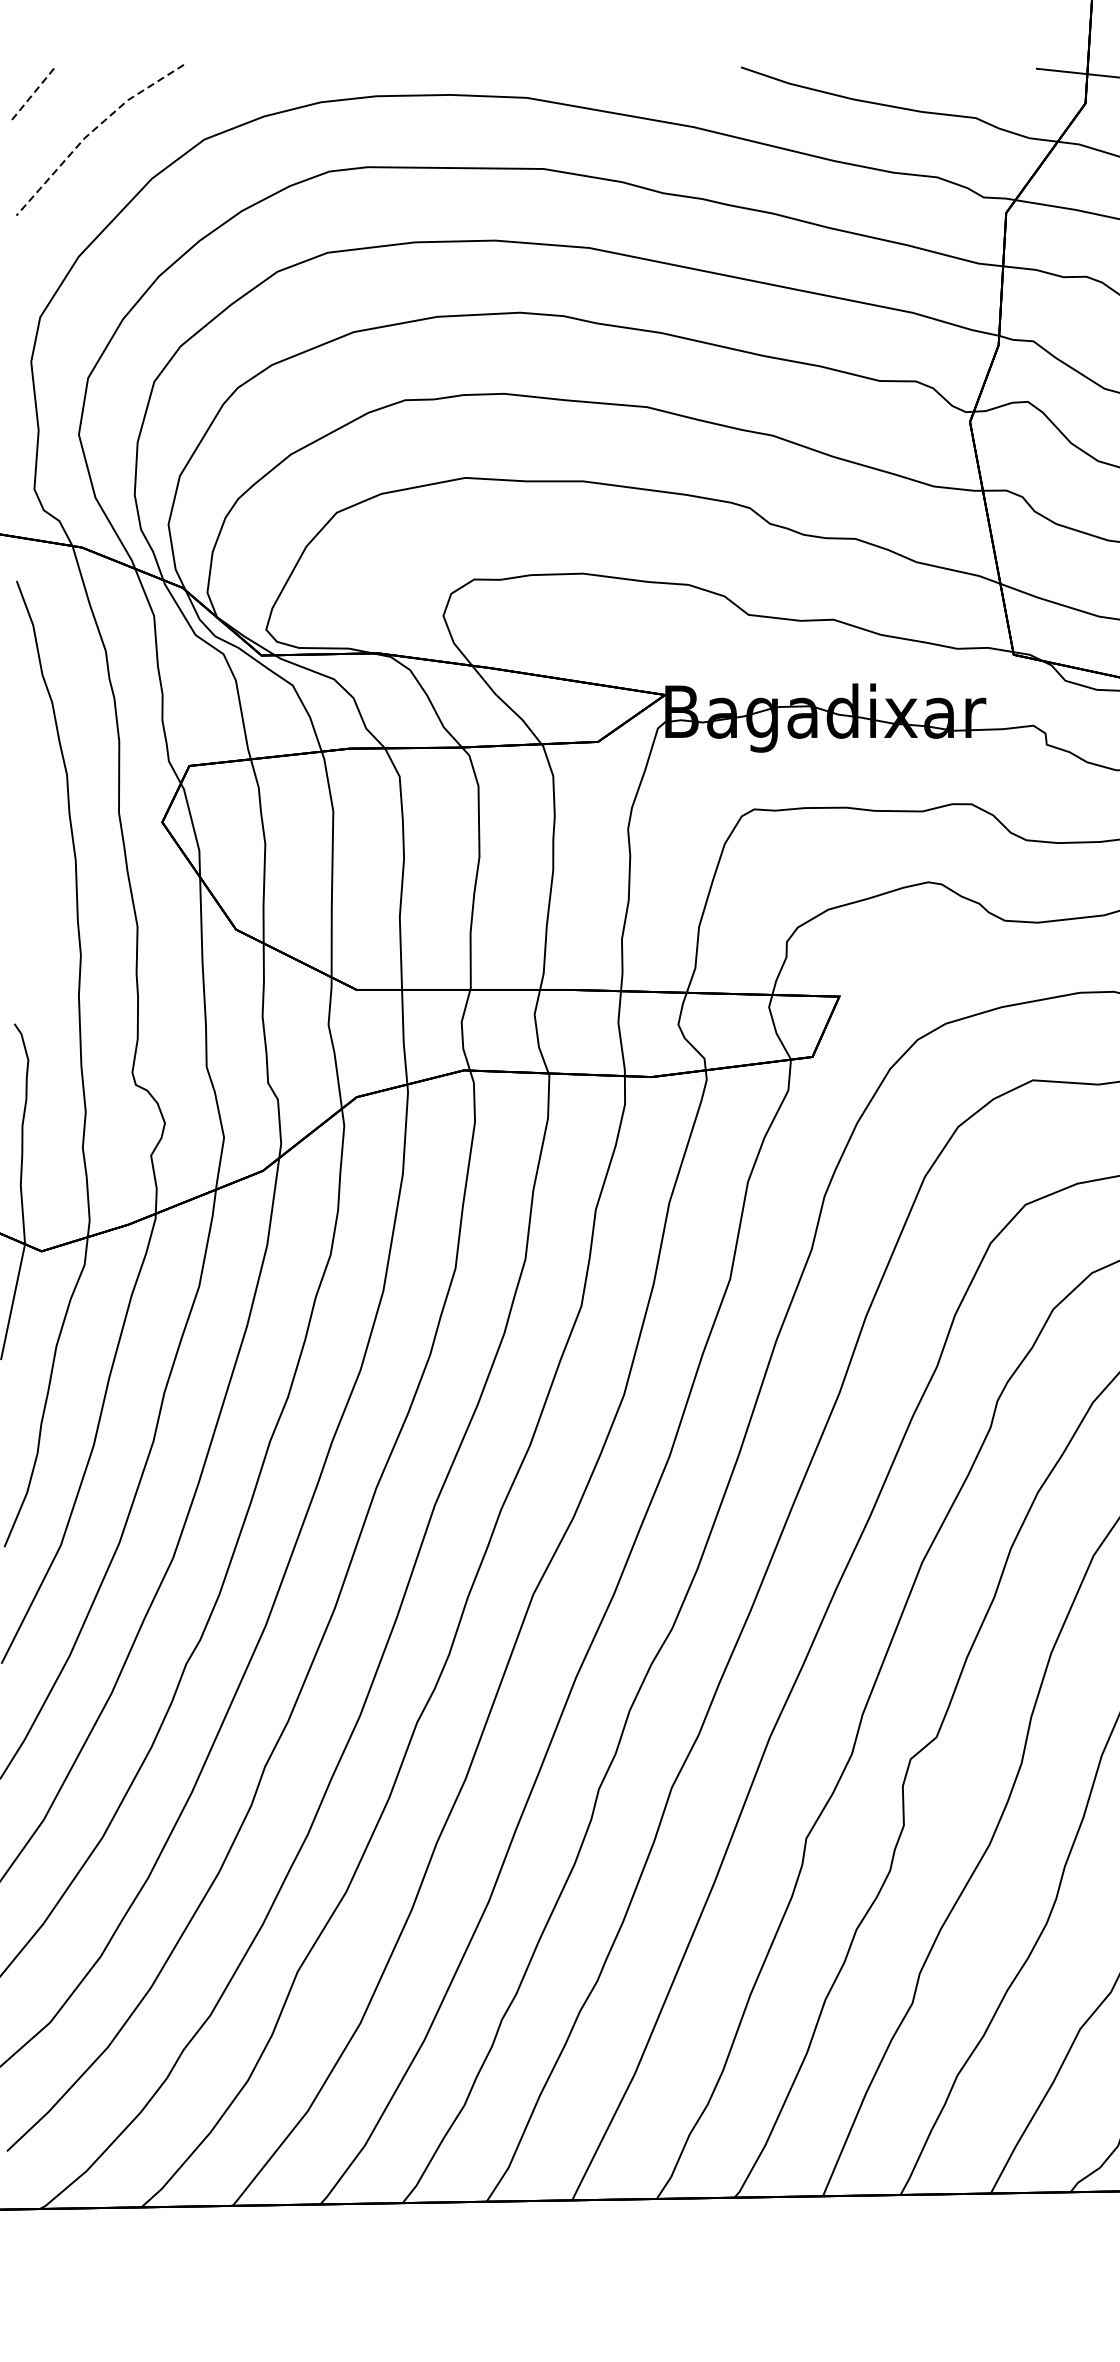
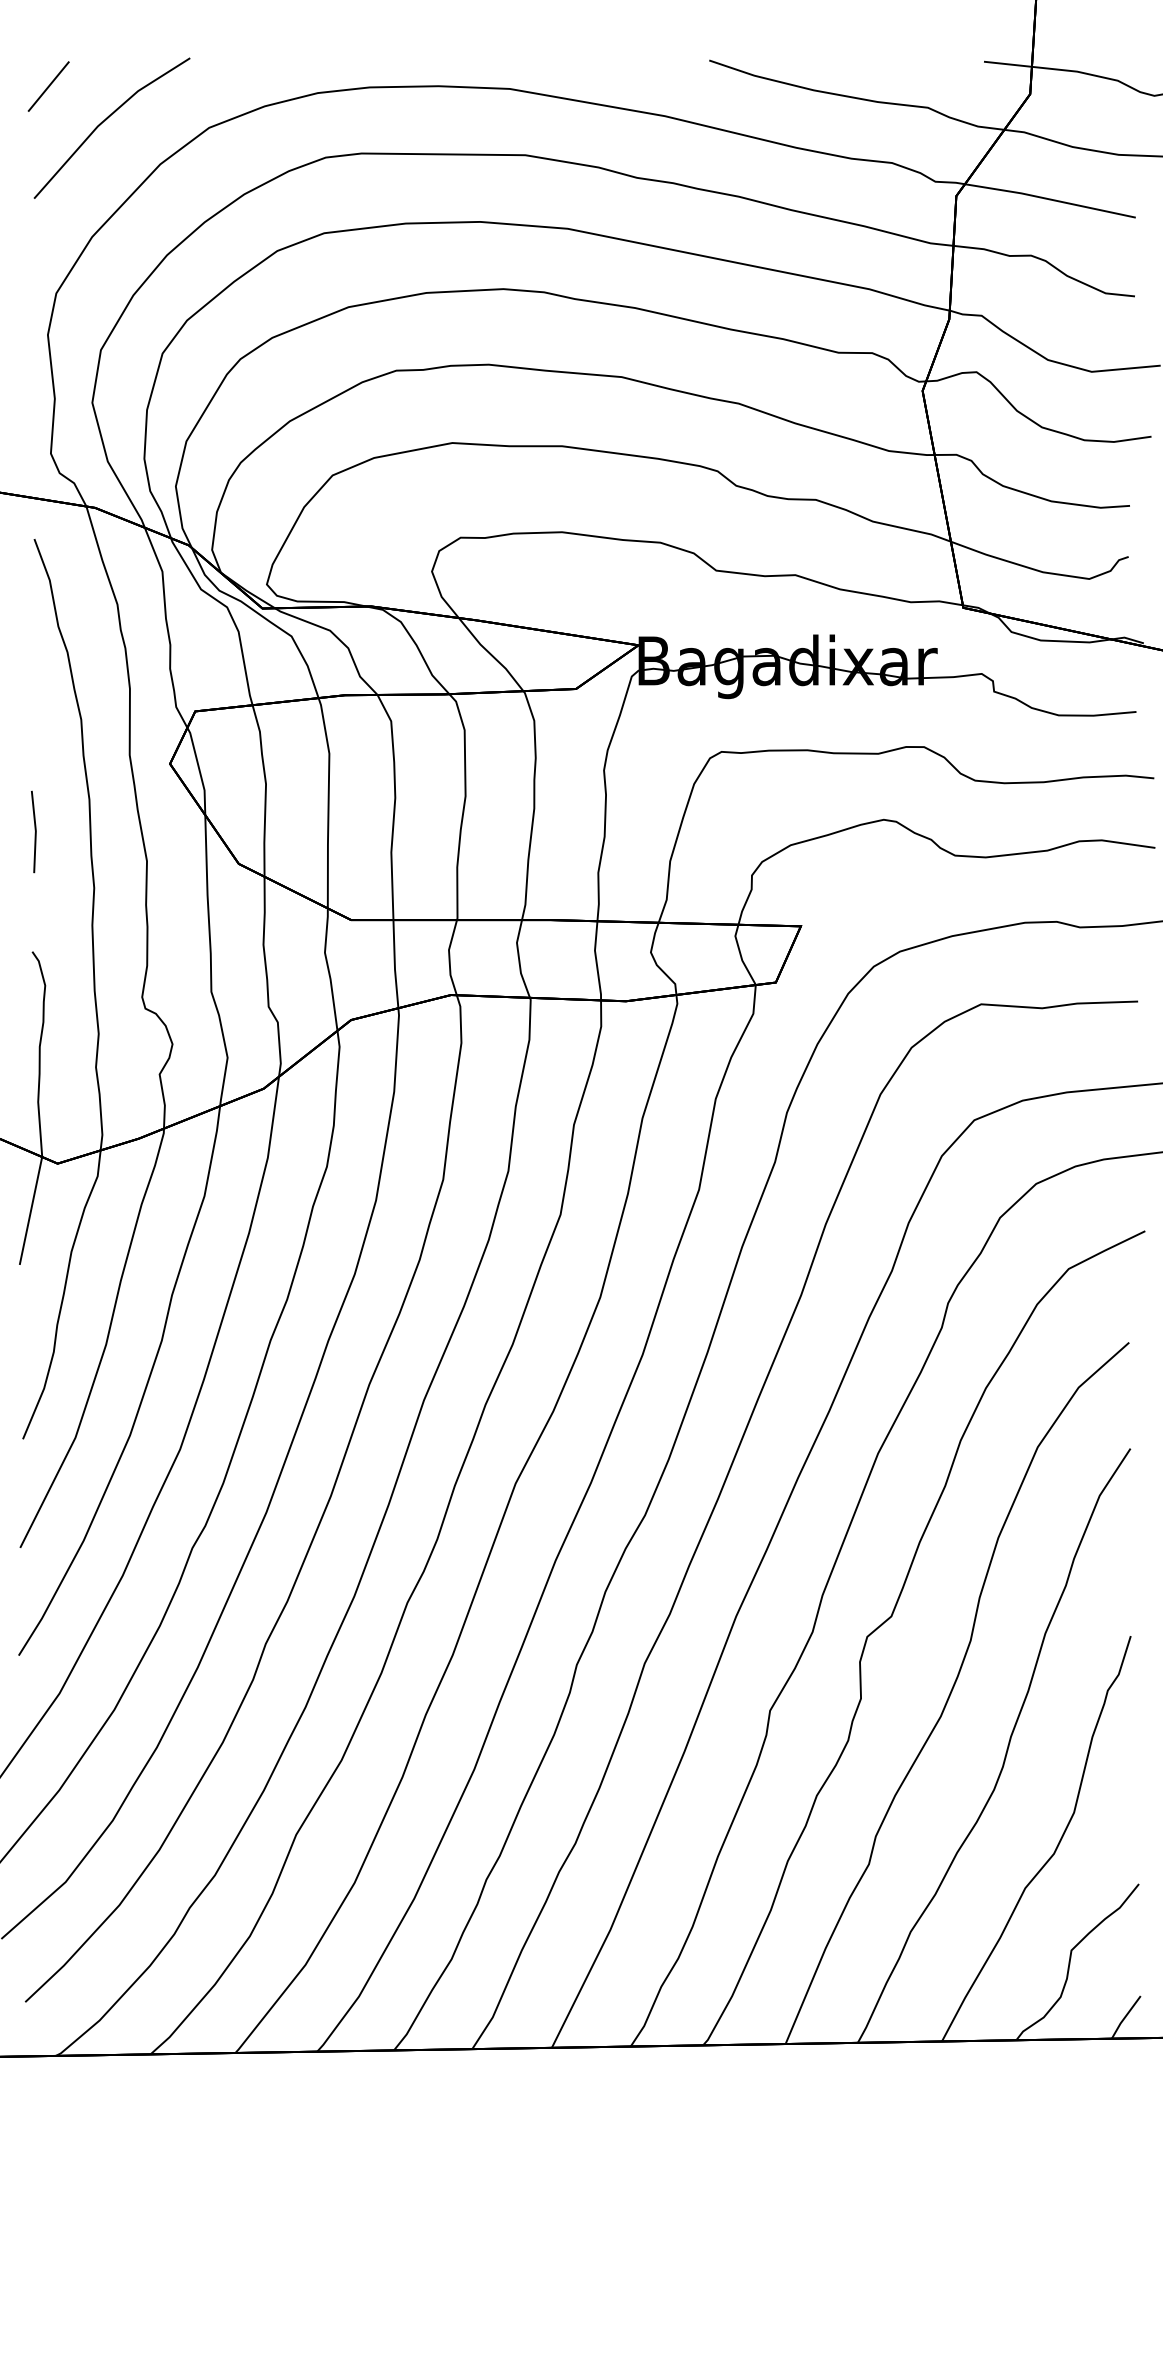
line: (31, 95) -> (48, 86), dashed -> solid
line: (91, 131) -> (104, 120), dashed -> solid
line: (16, 893) -> (34, 830), added

